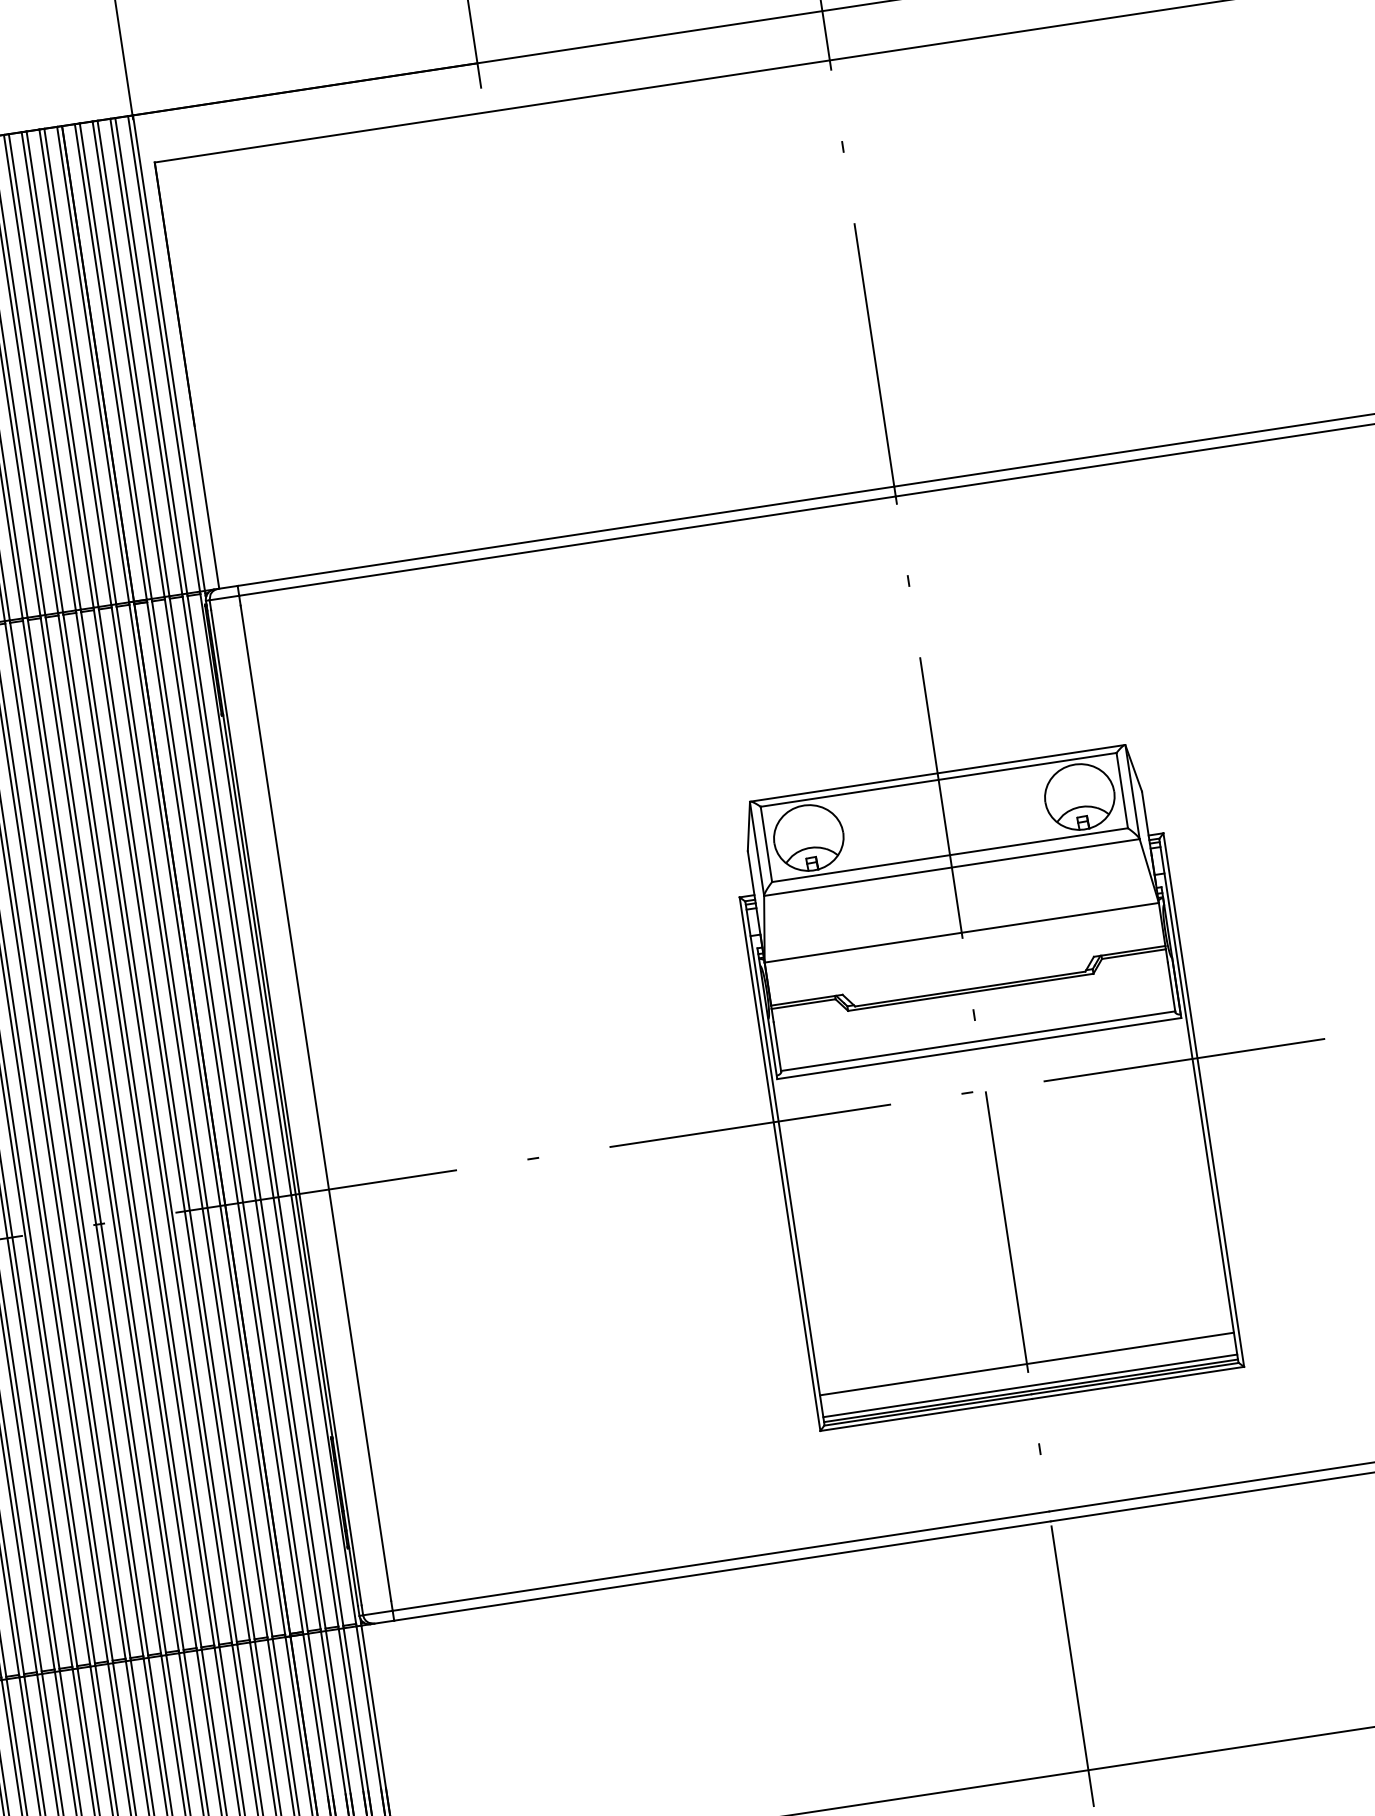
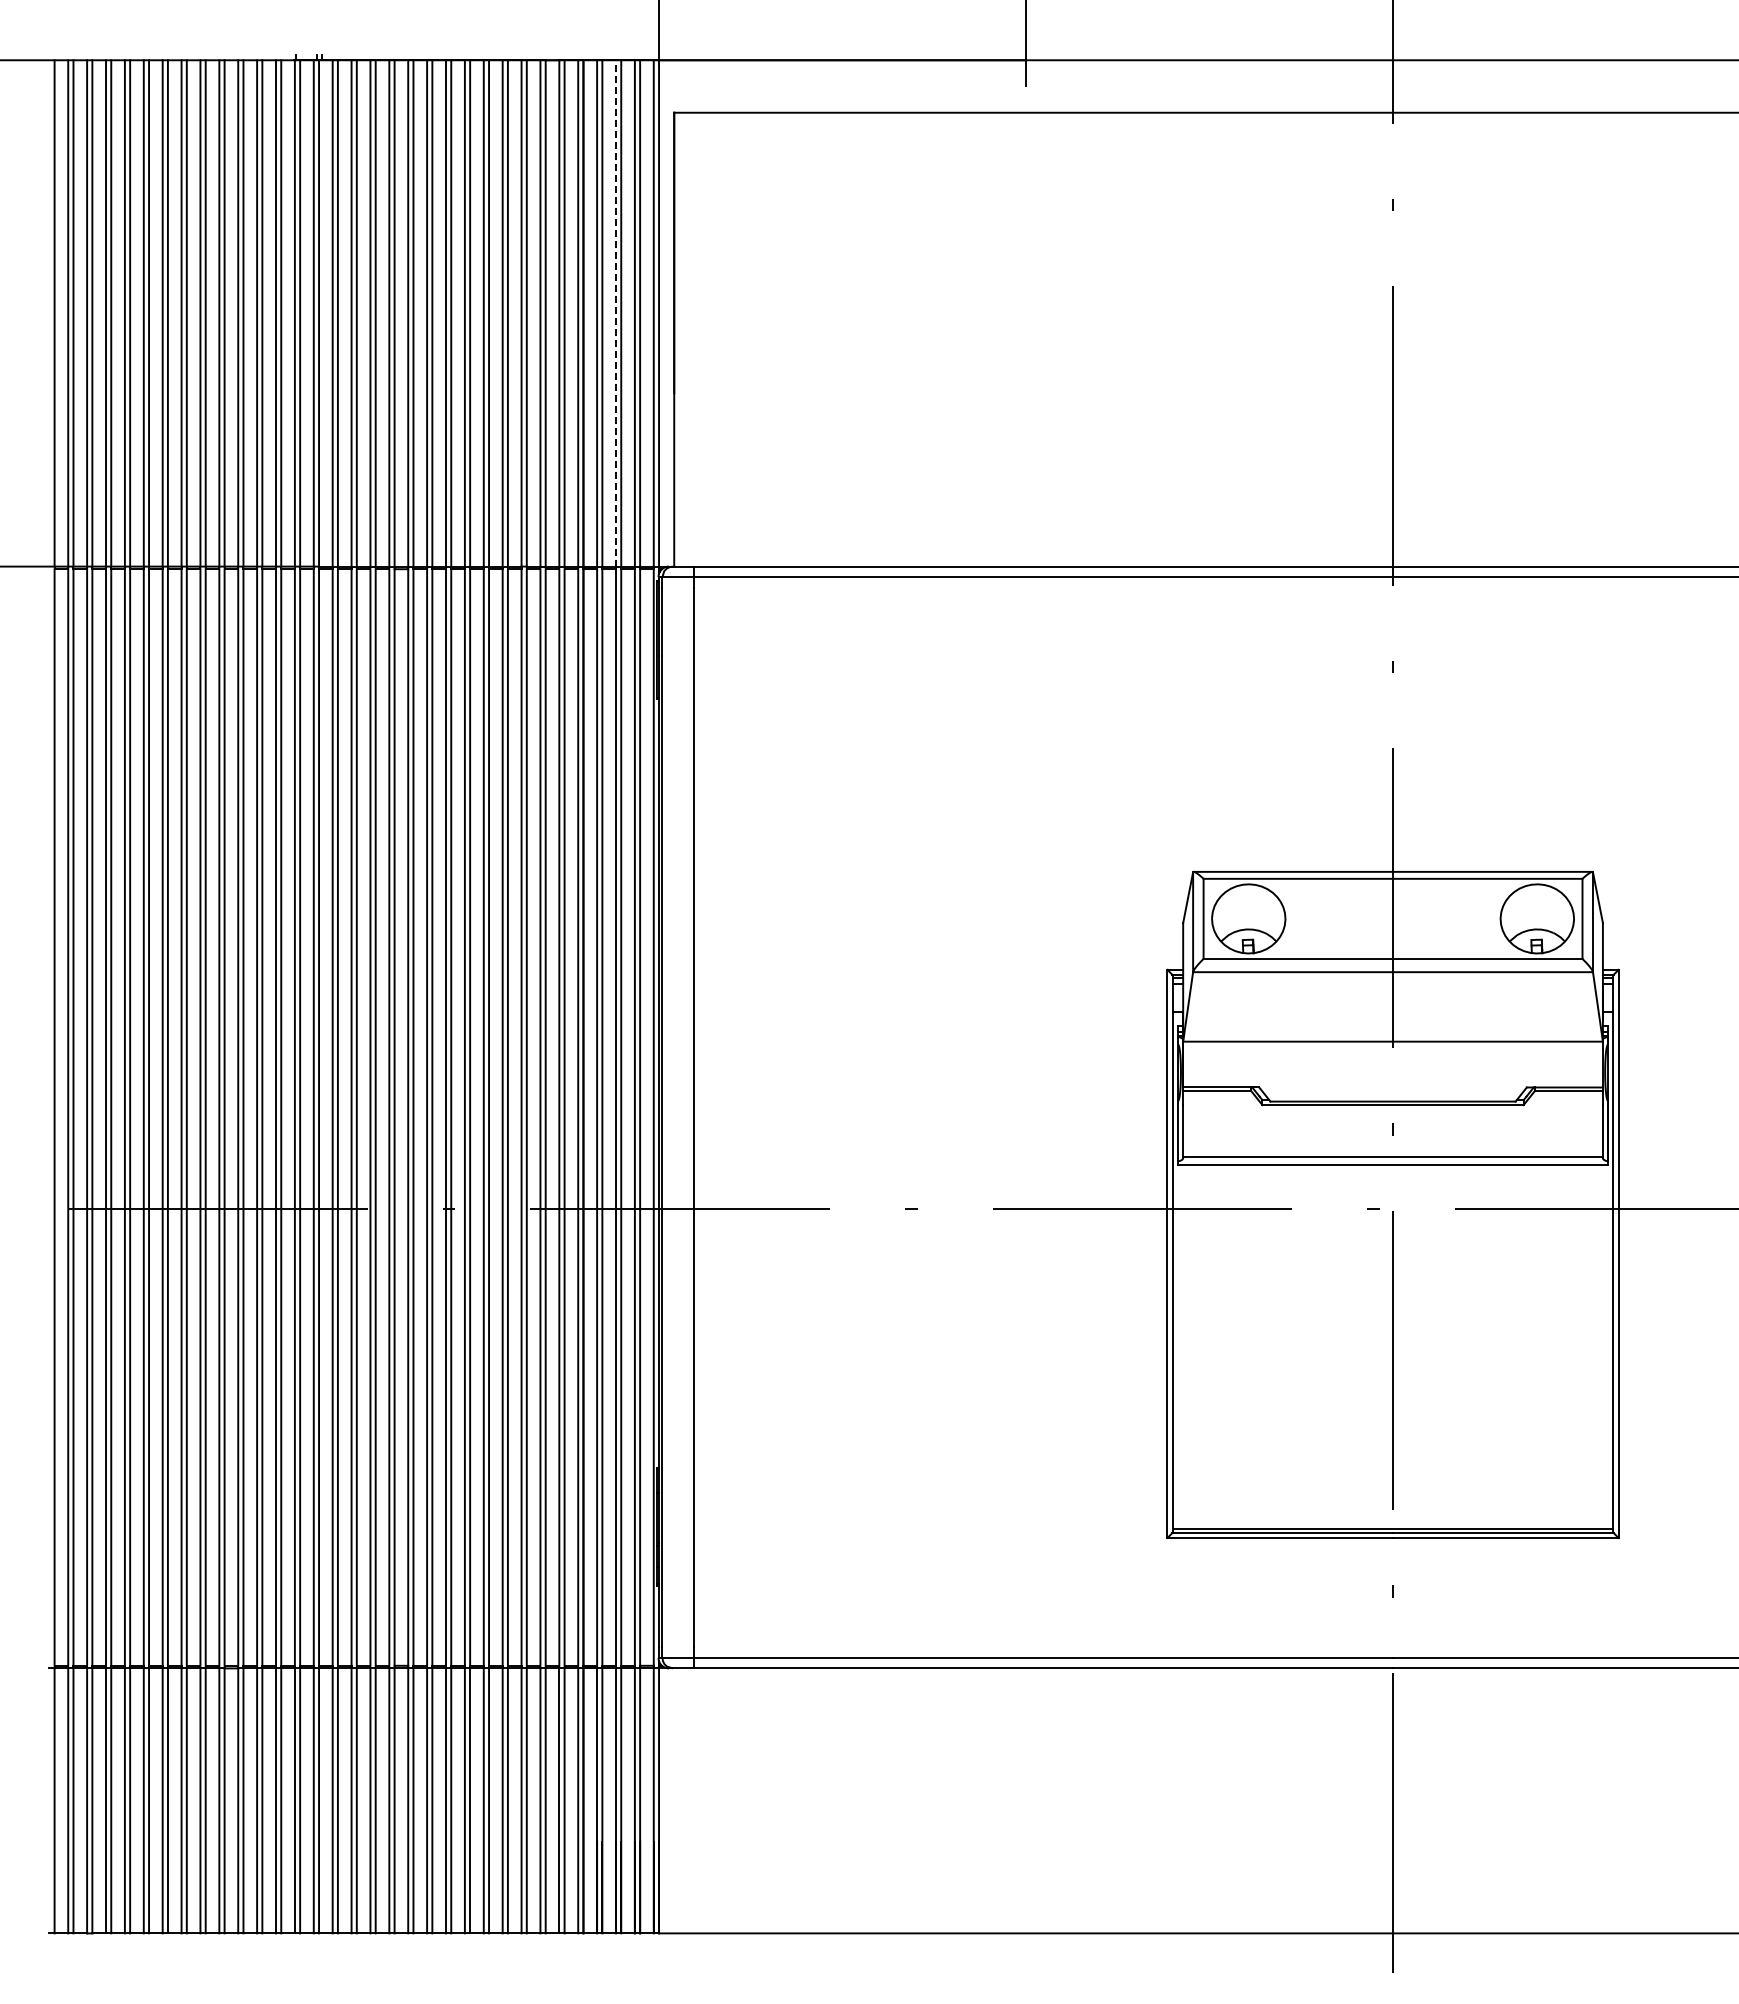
line: (128, 358) -> (616, 312), solid -> dashed
line: (1026, 1363) -> (1392, 1500), removed
line: (1029, 1386) -> (1392, 1524), removed

